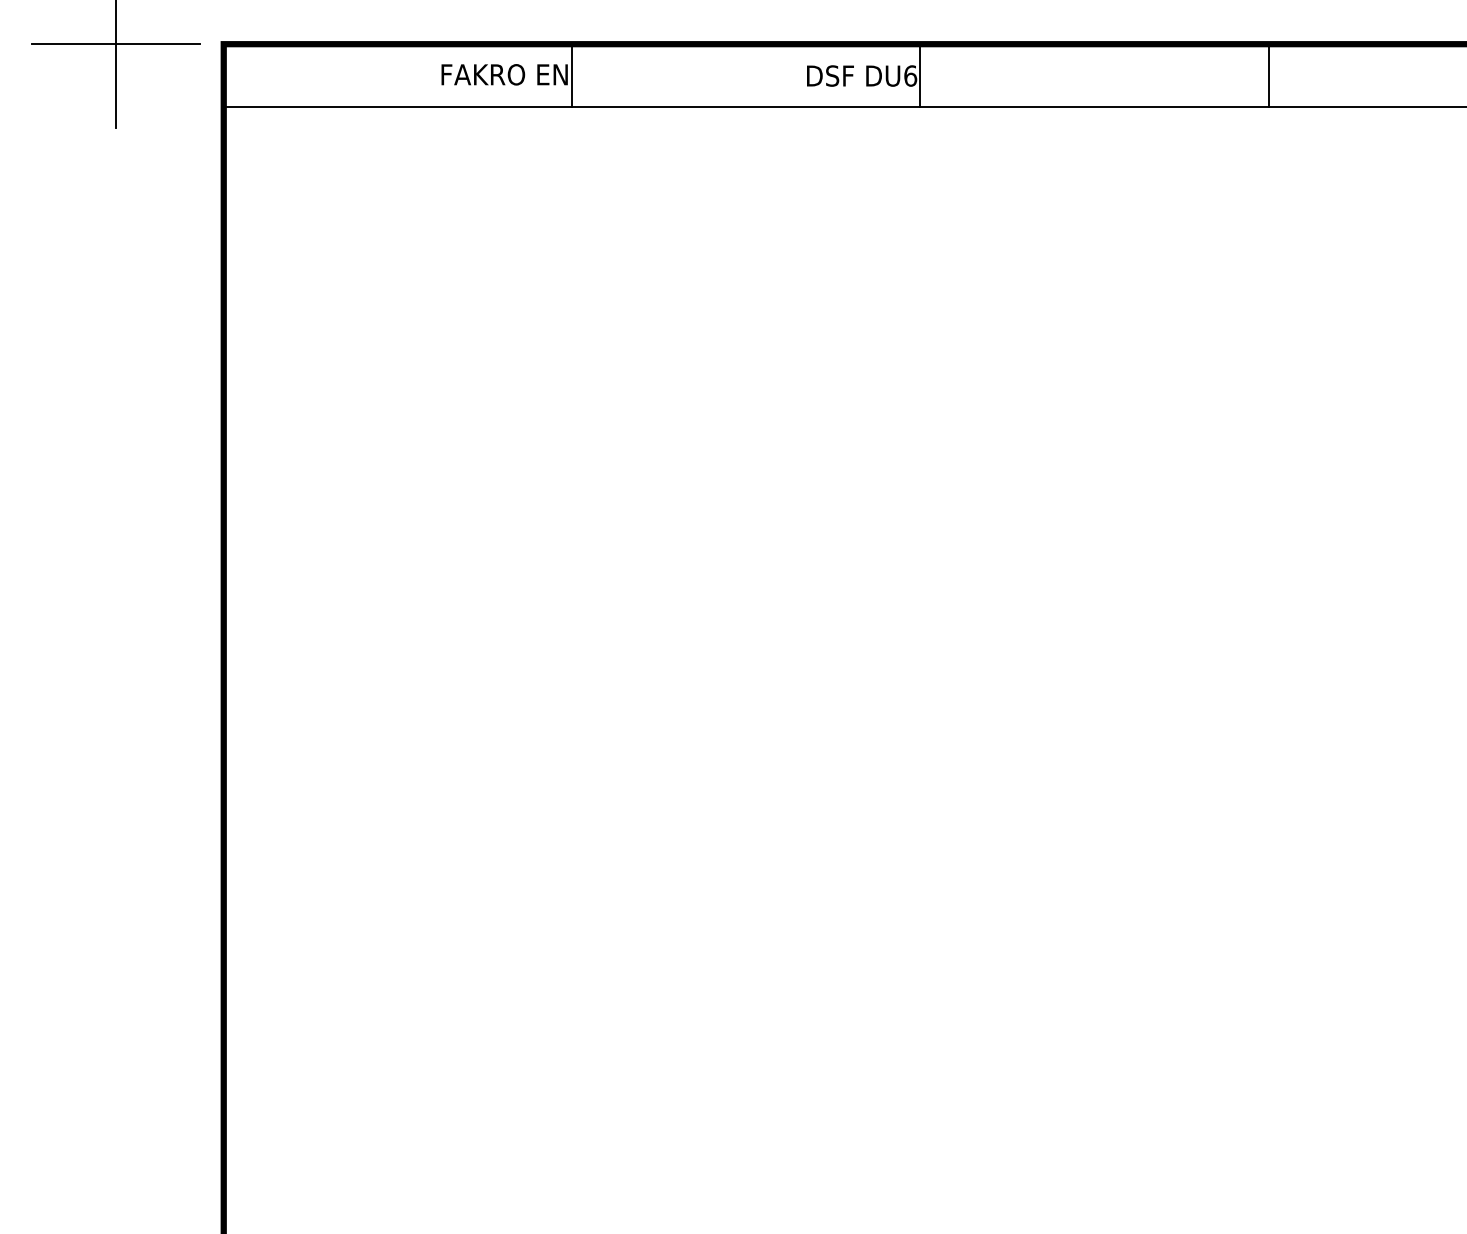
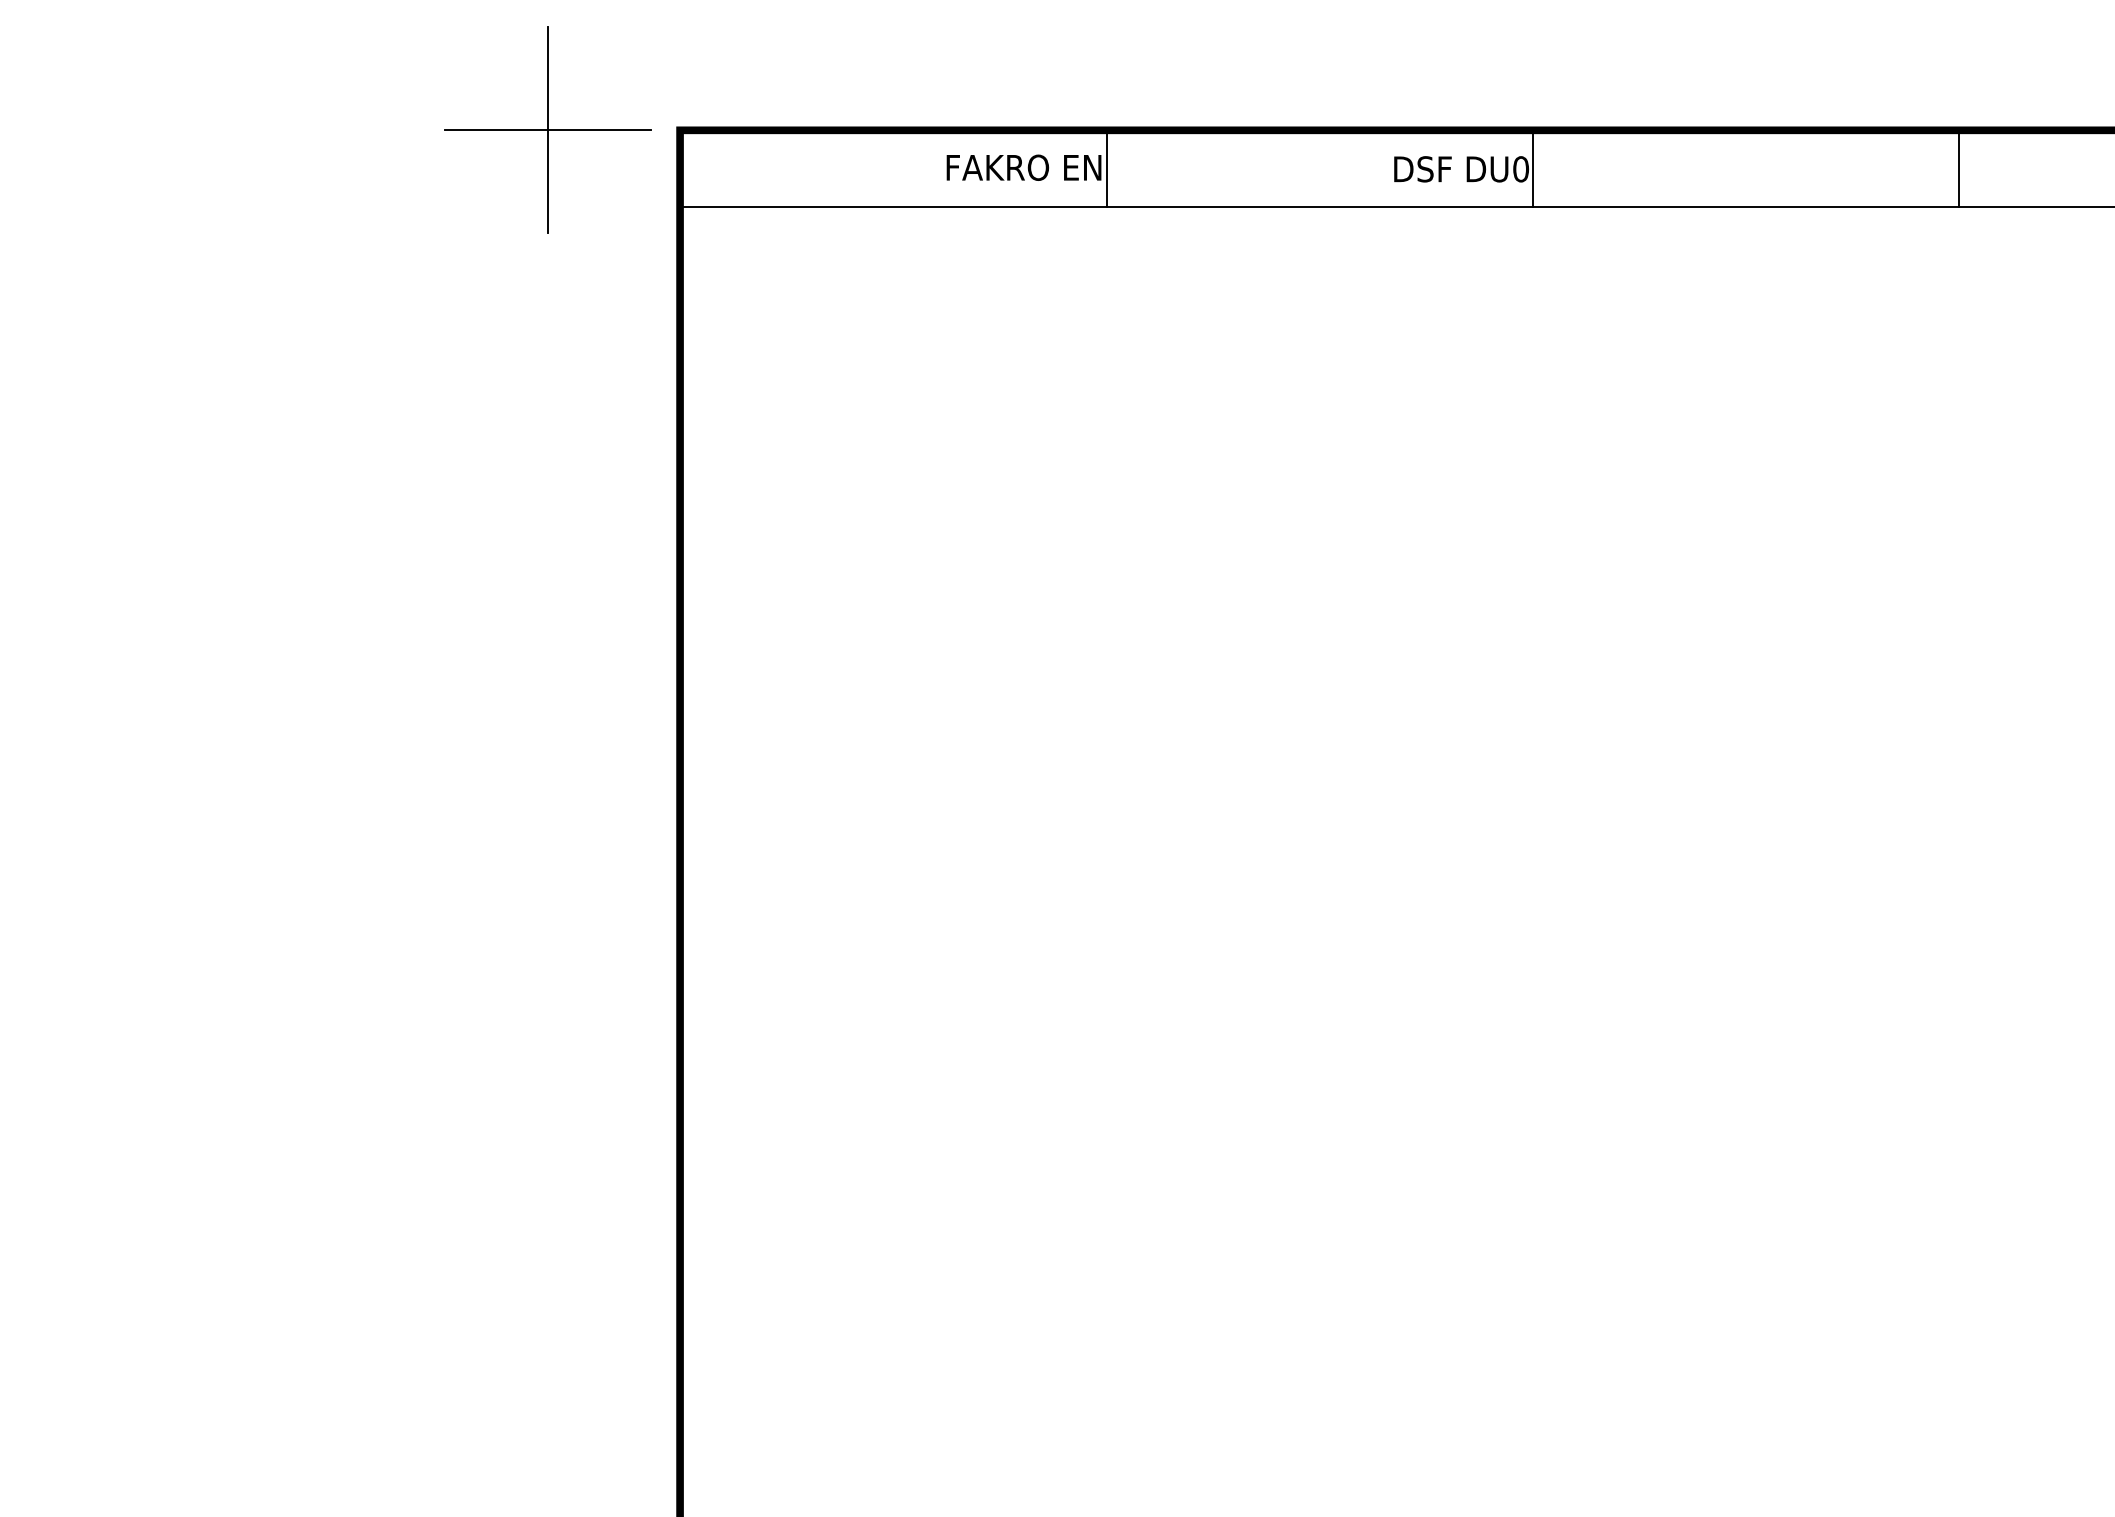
text: (910, 76) -> (1521, 169), DU6 -> DU0

